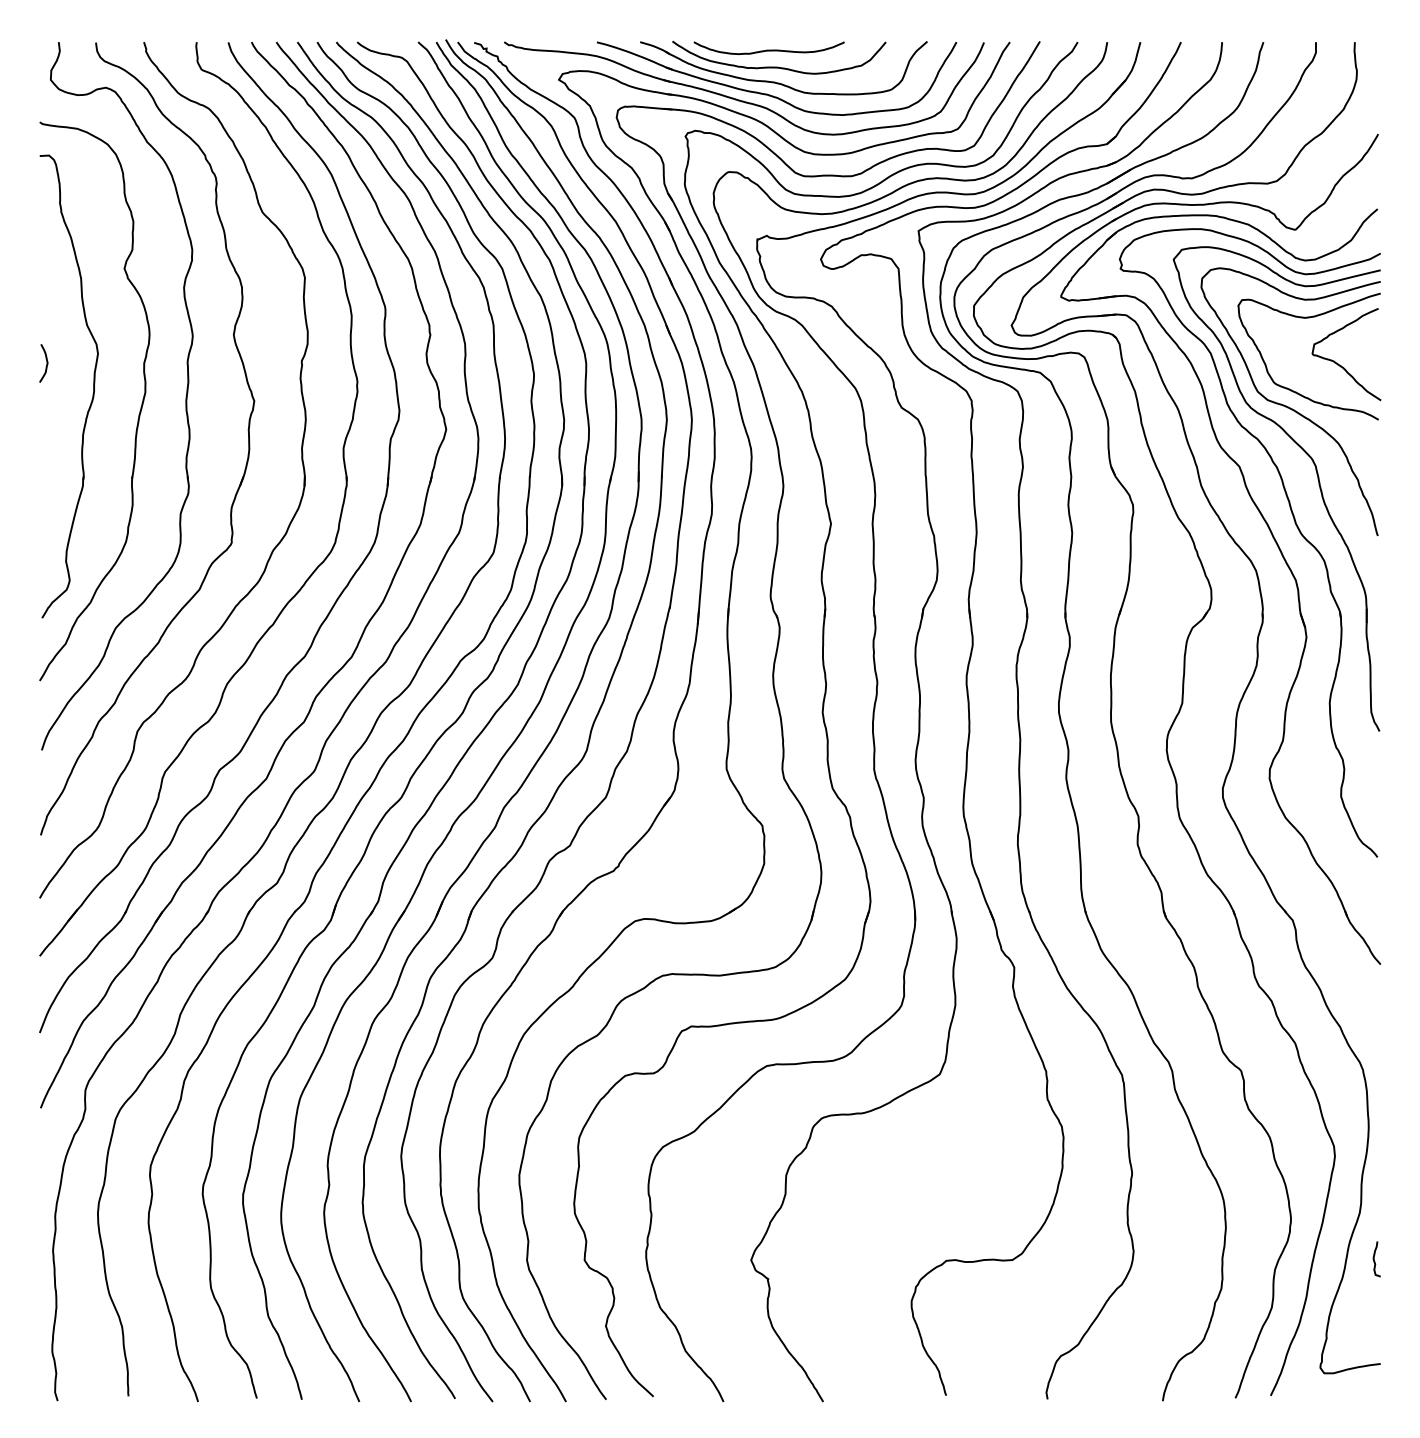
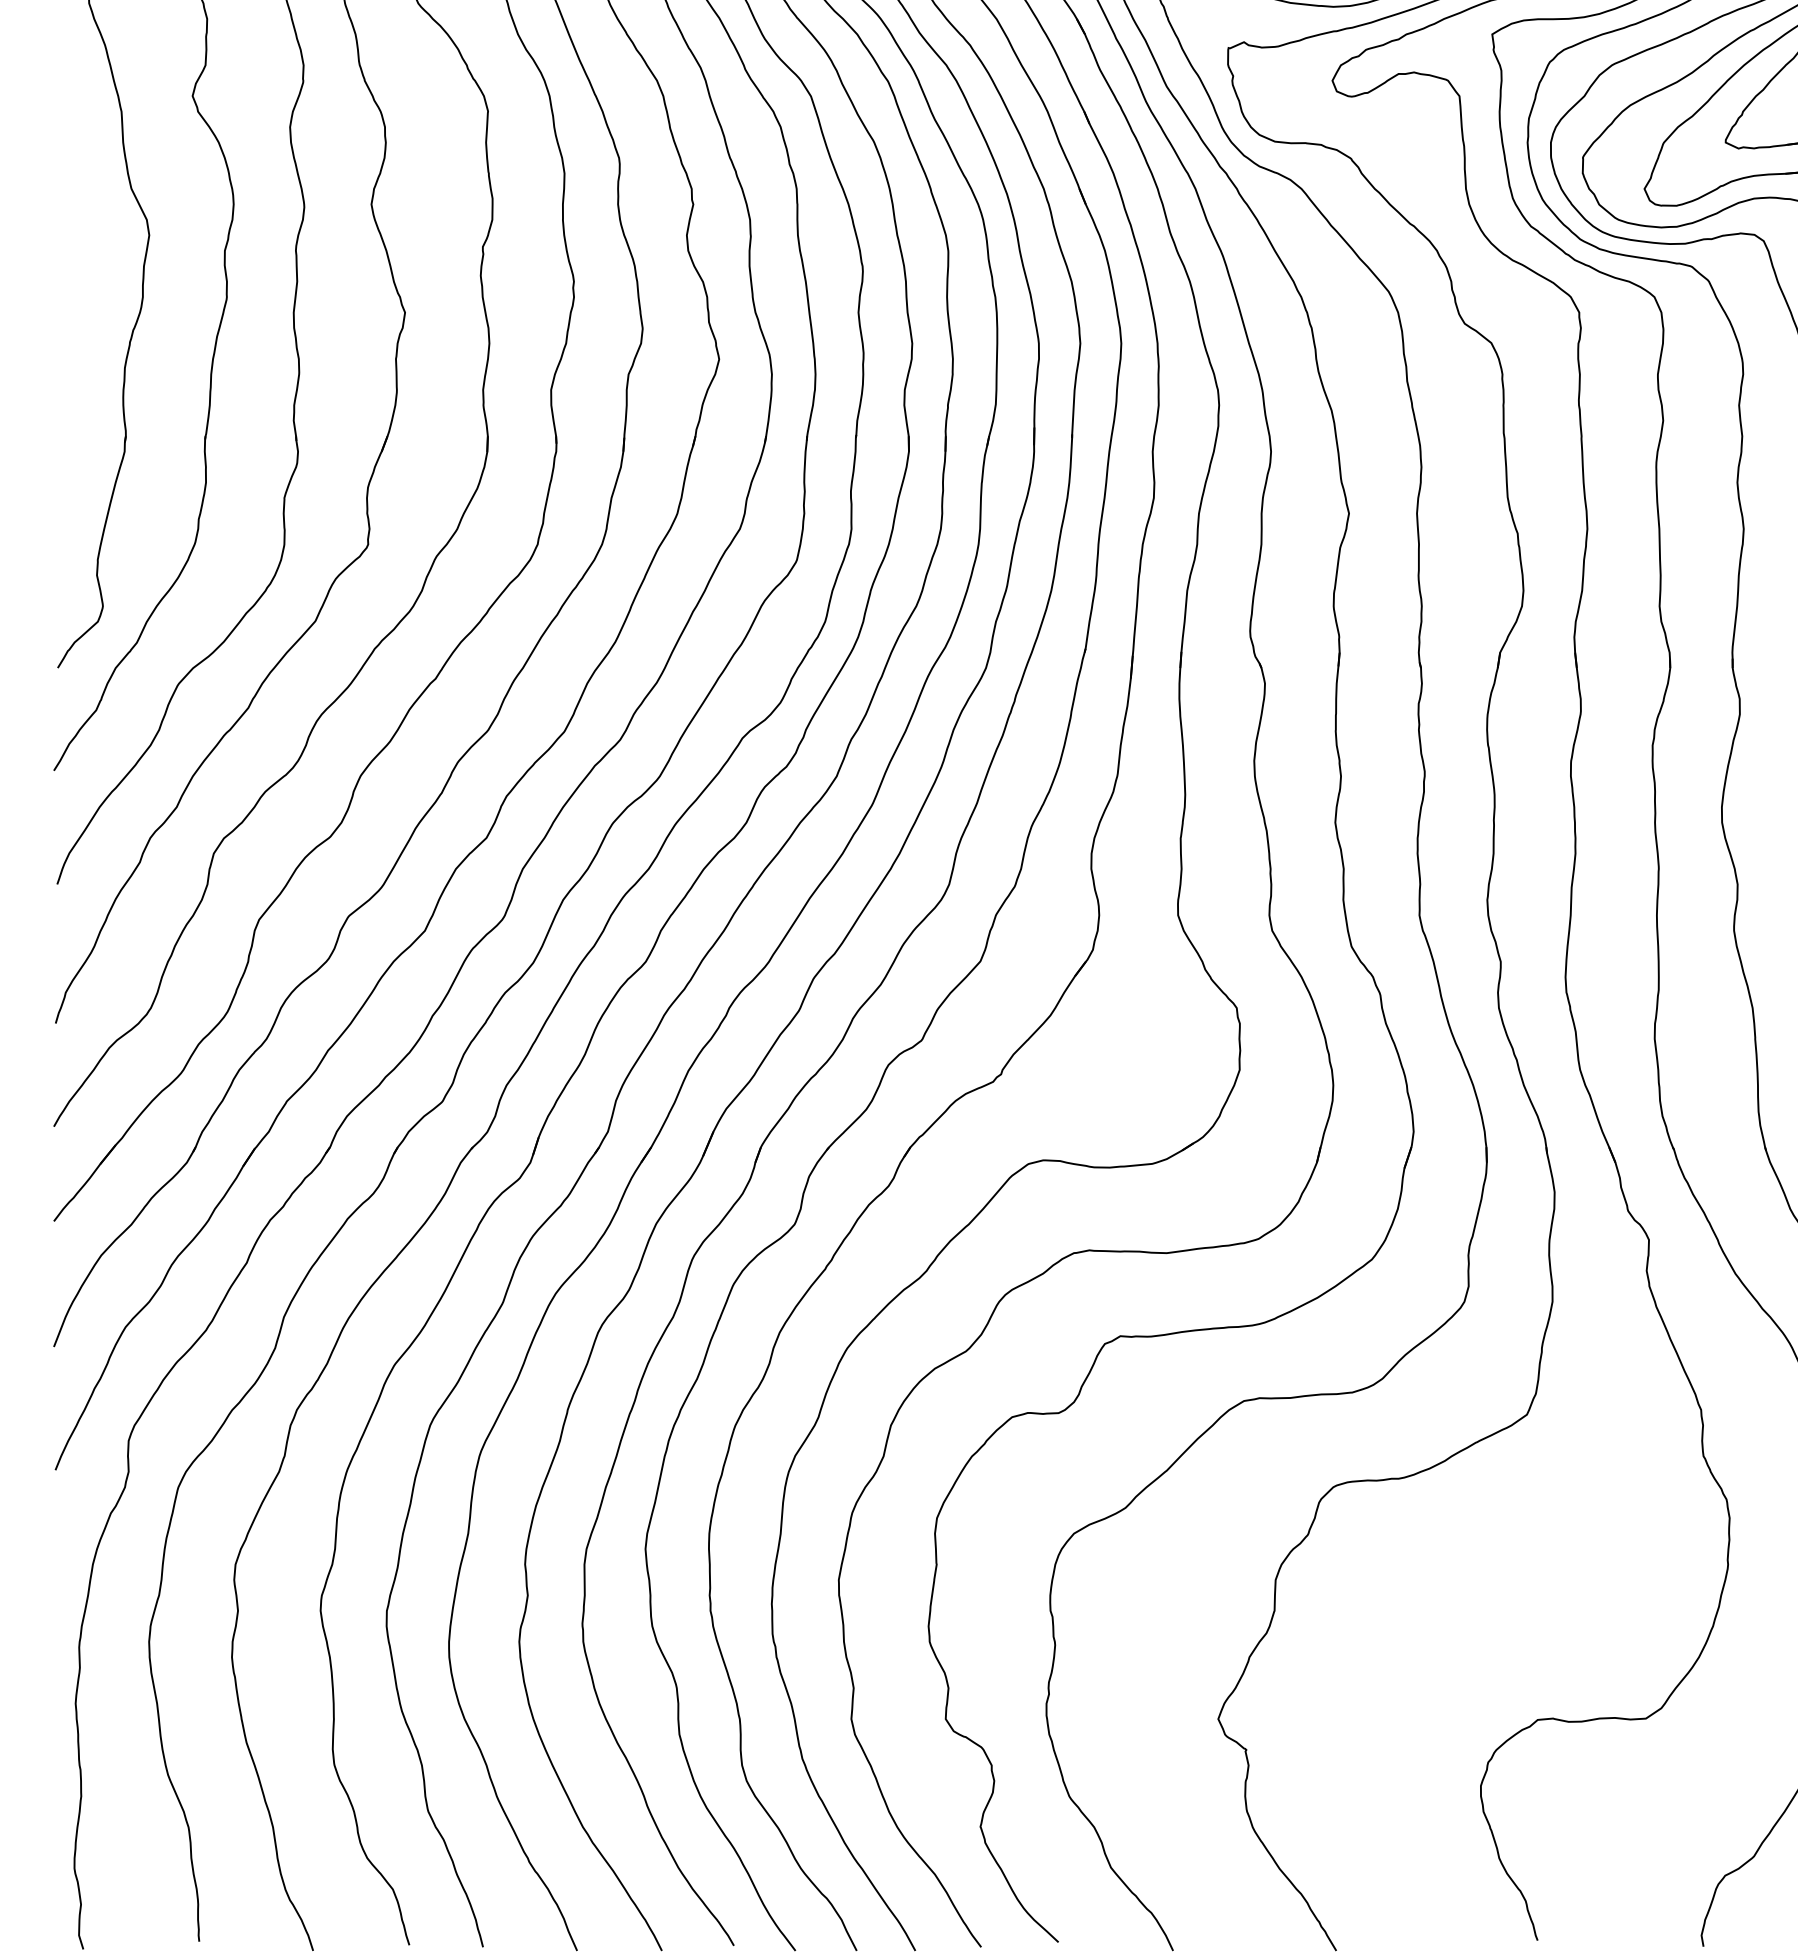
curve: (46, 363) -> (64, 251), removed

